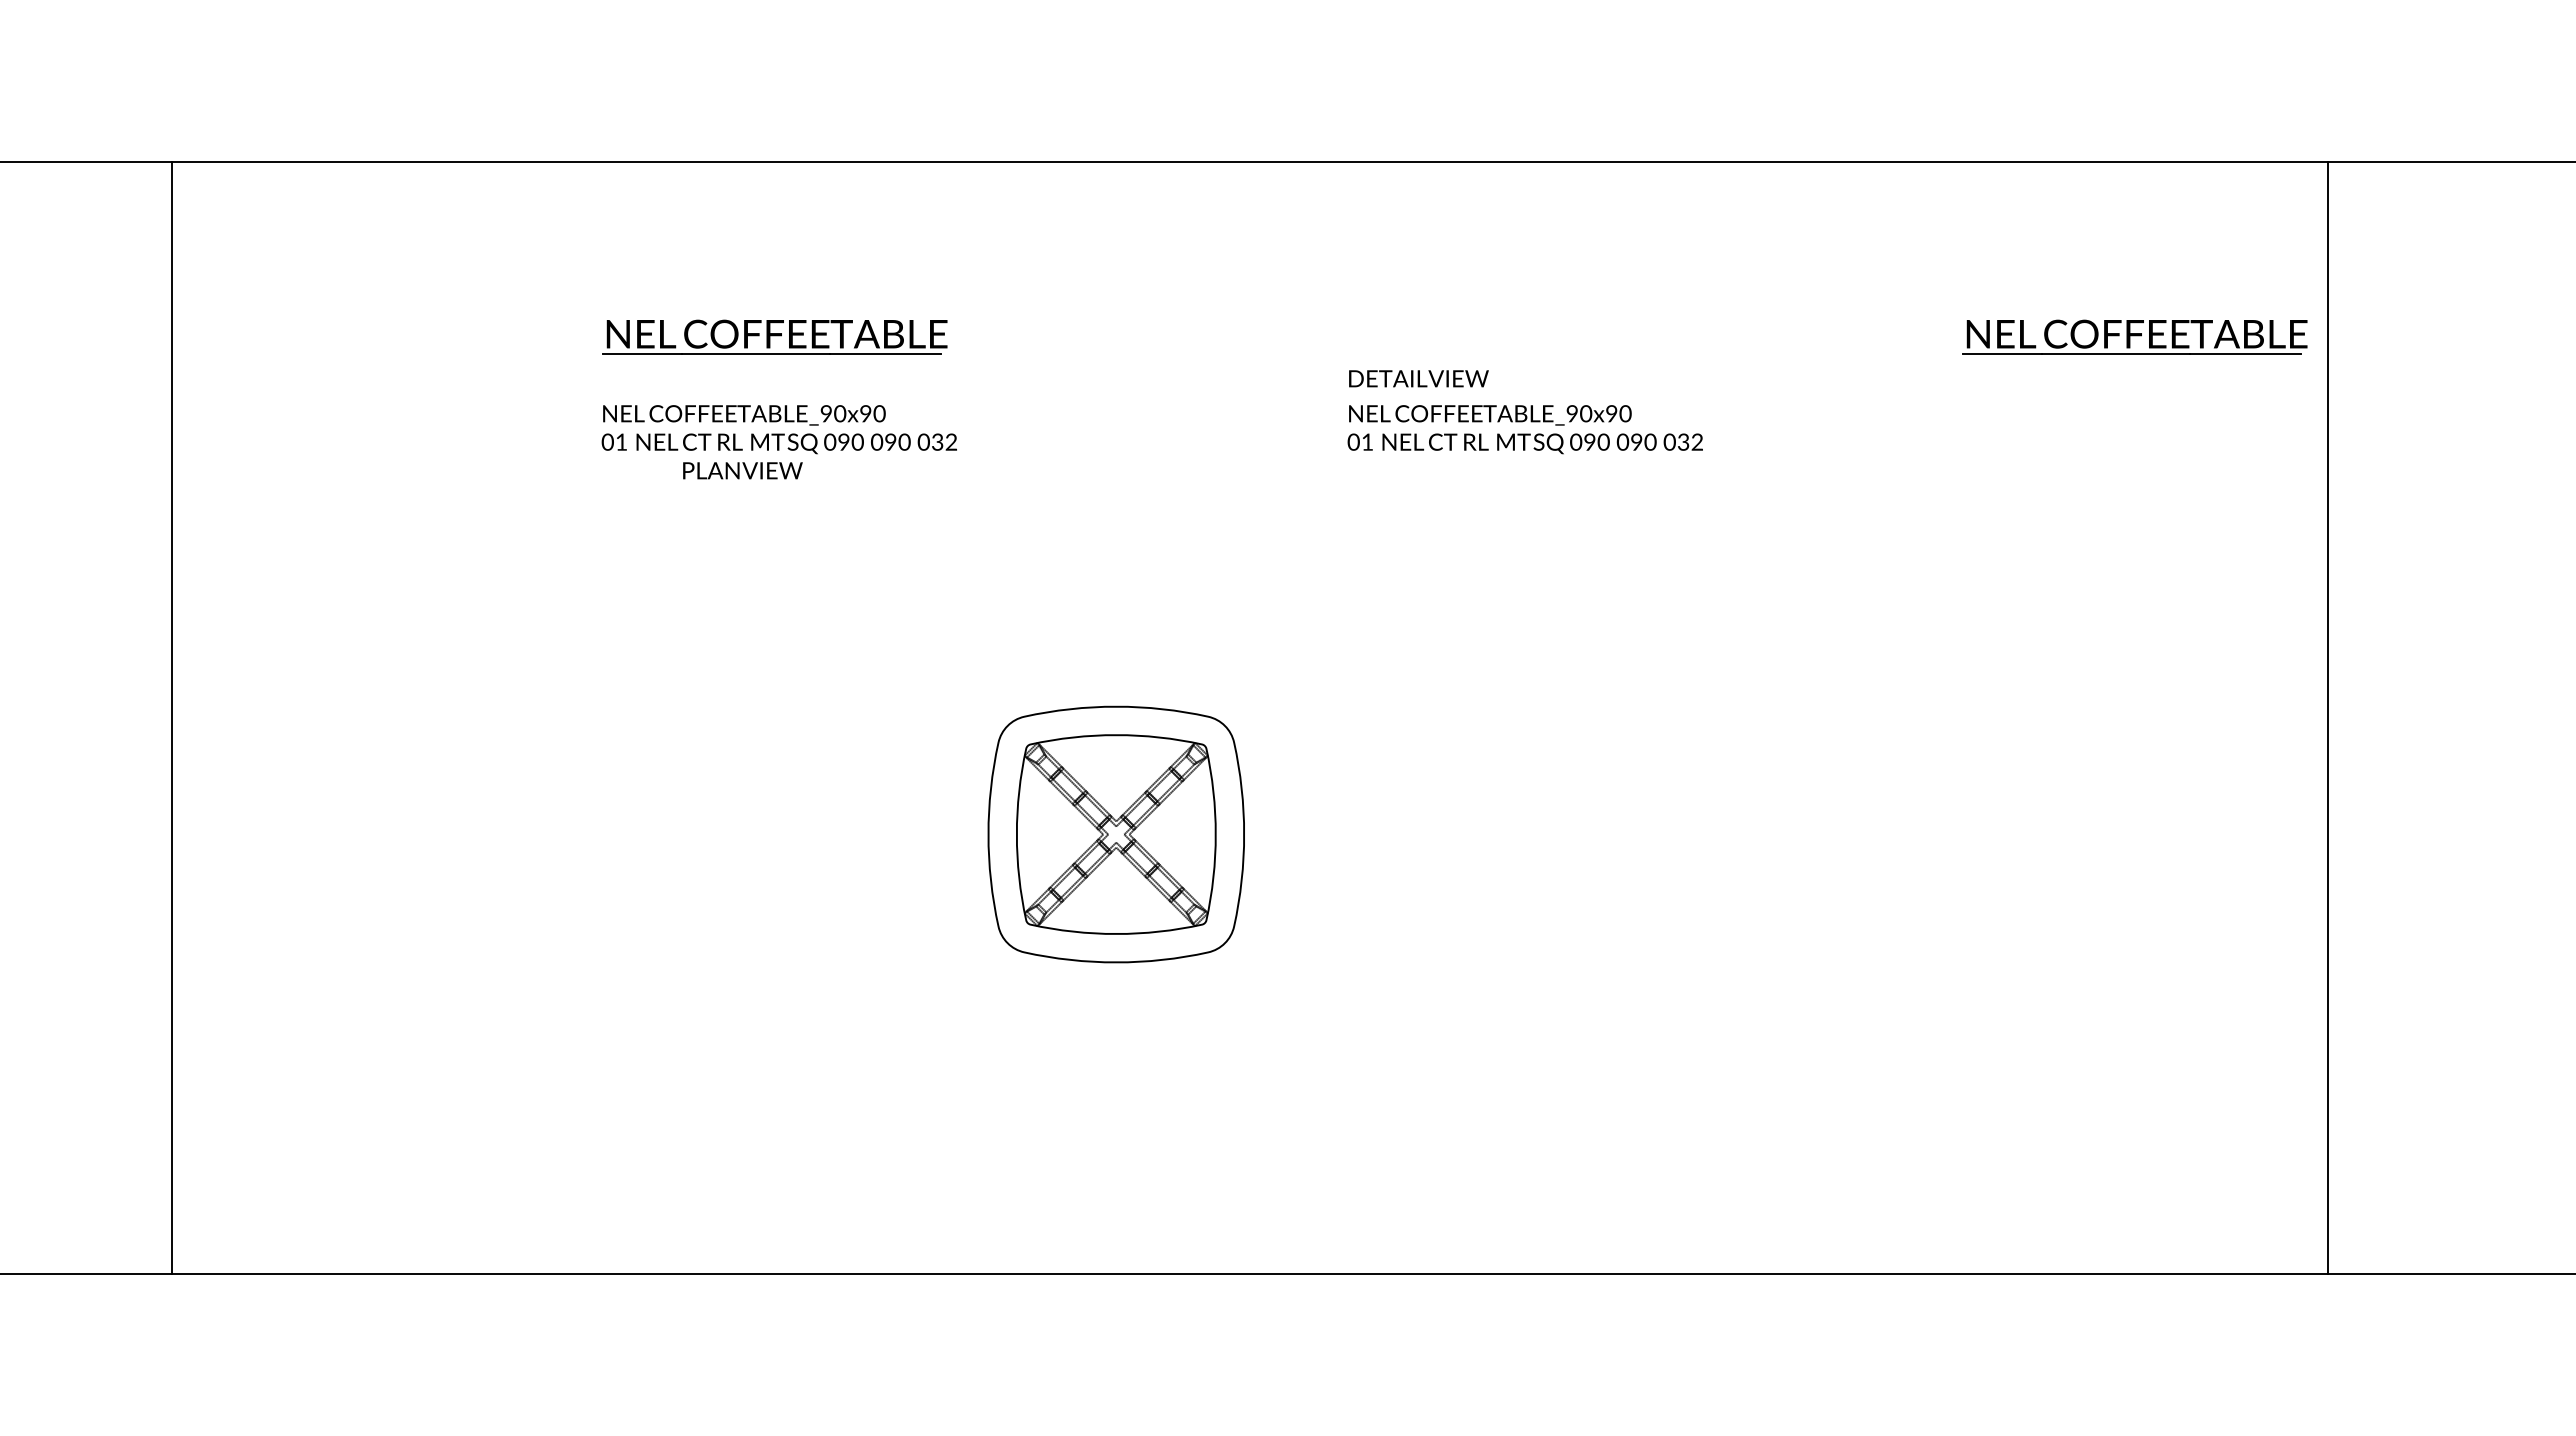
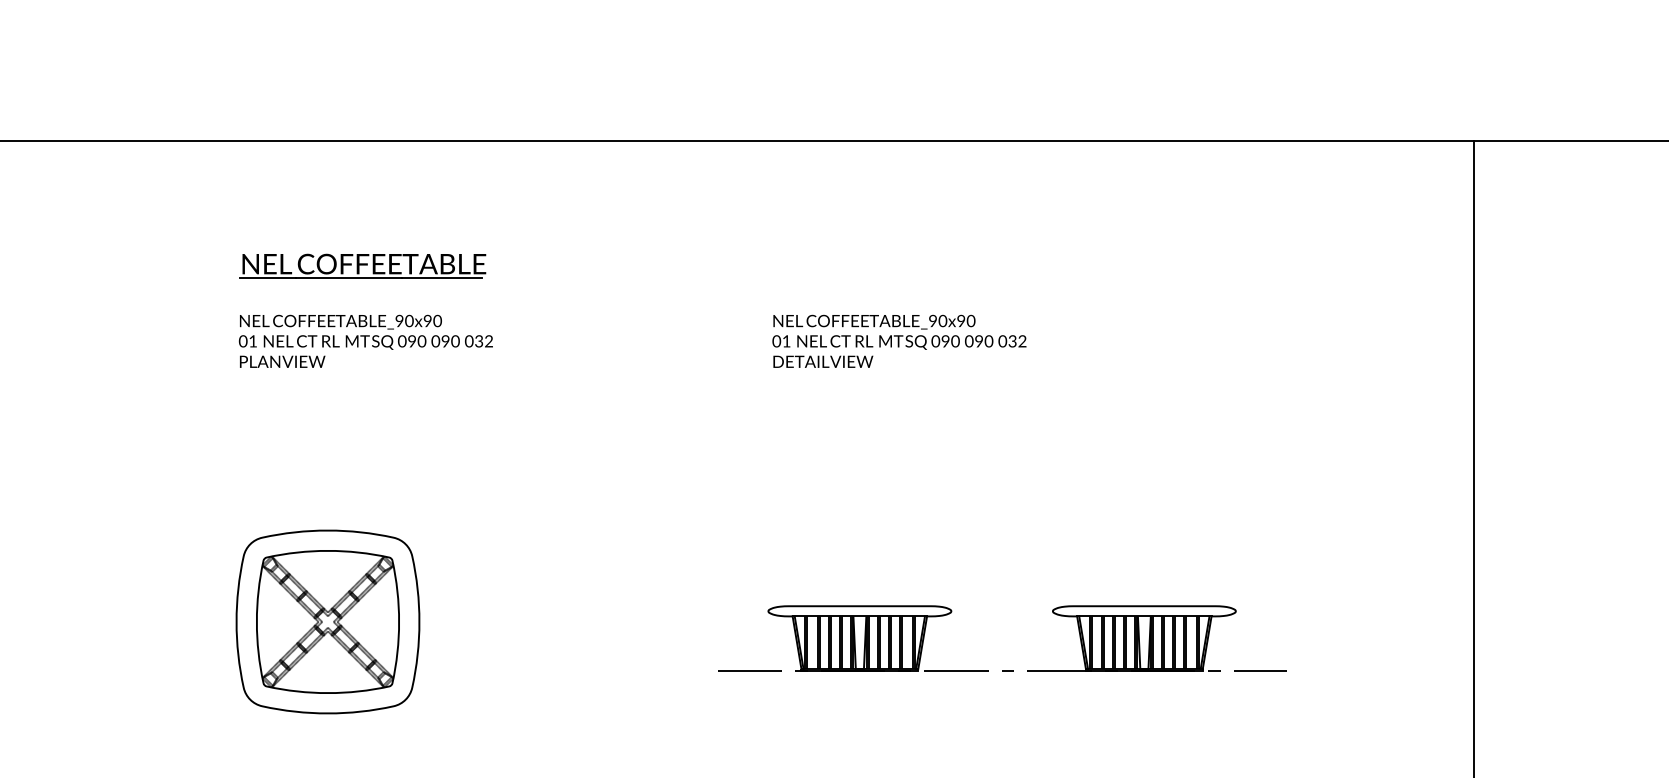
part: (2134, 336) -> (1335, 265), removed
text: (1418, 378) -> (823, 361), moved
text: (742, 470) -> (282, 361), moved
part: (1115, 834) -> (327, 621), moved
part: (1668, 902) -> (1001, 670), added

